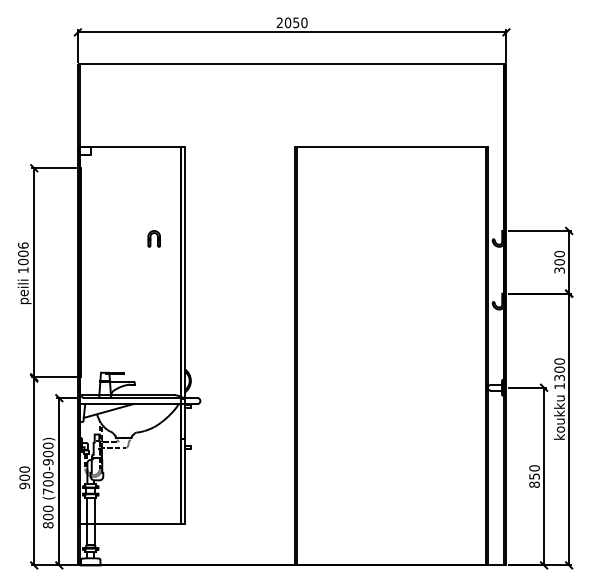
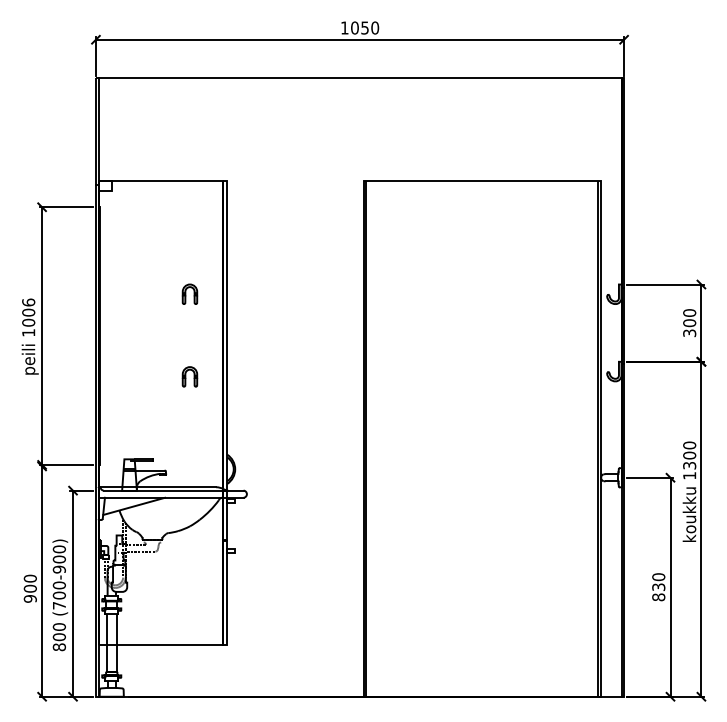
text: (279, 22) -> (344, 27), 2050 -> 1050
part: (153, 305) -> (189, 376), added
text: (533, 476) -> (657, 587), 850 -> 830

